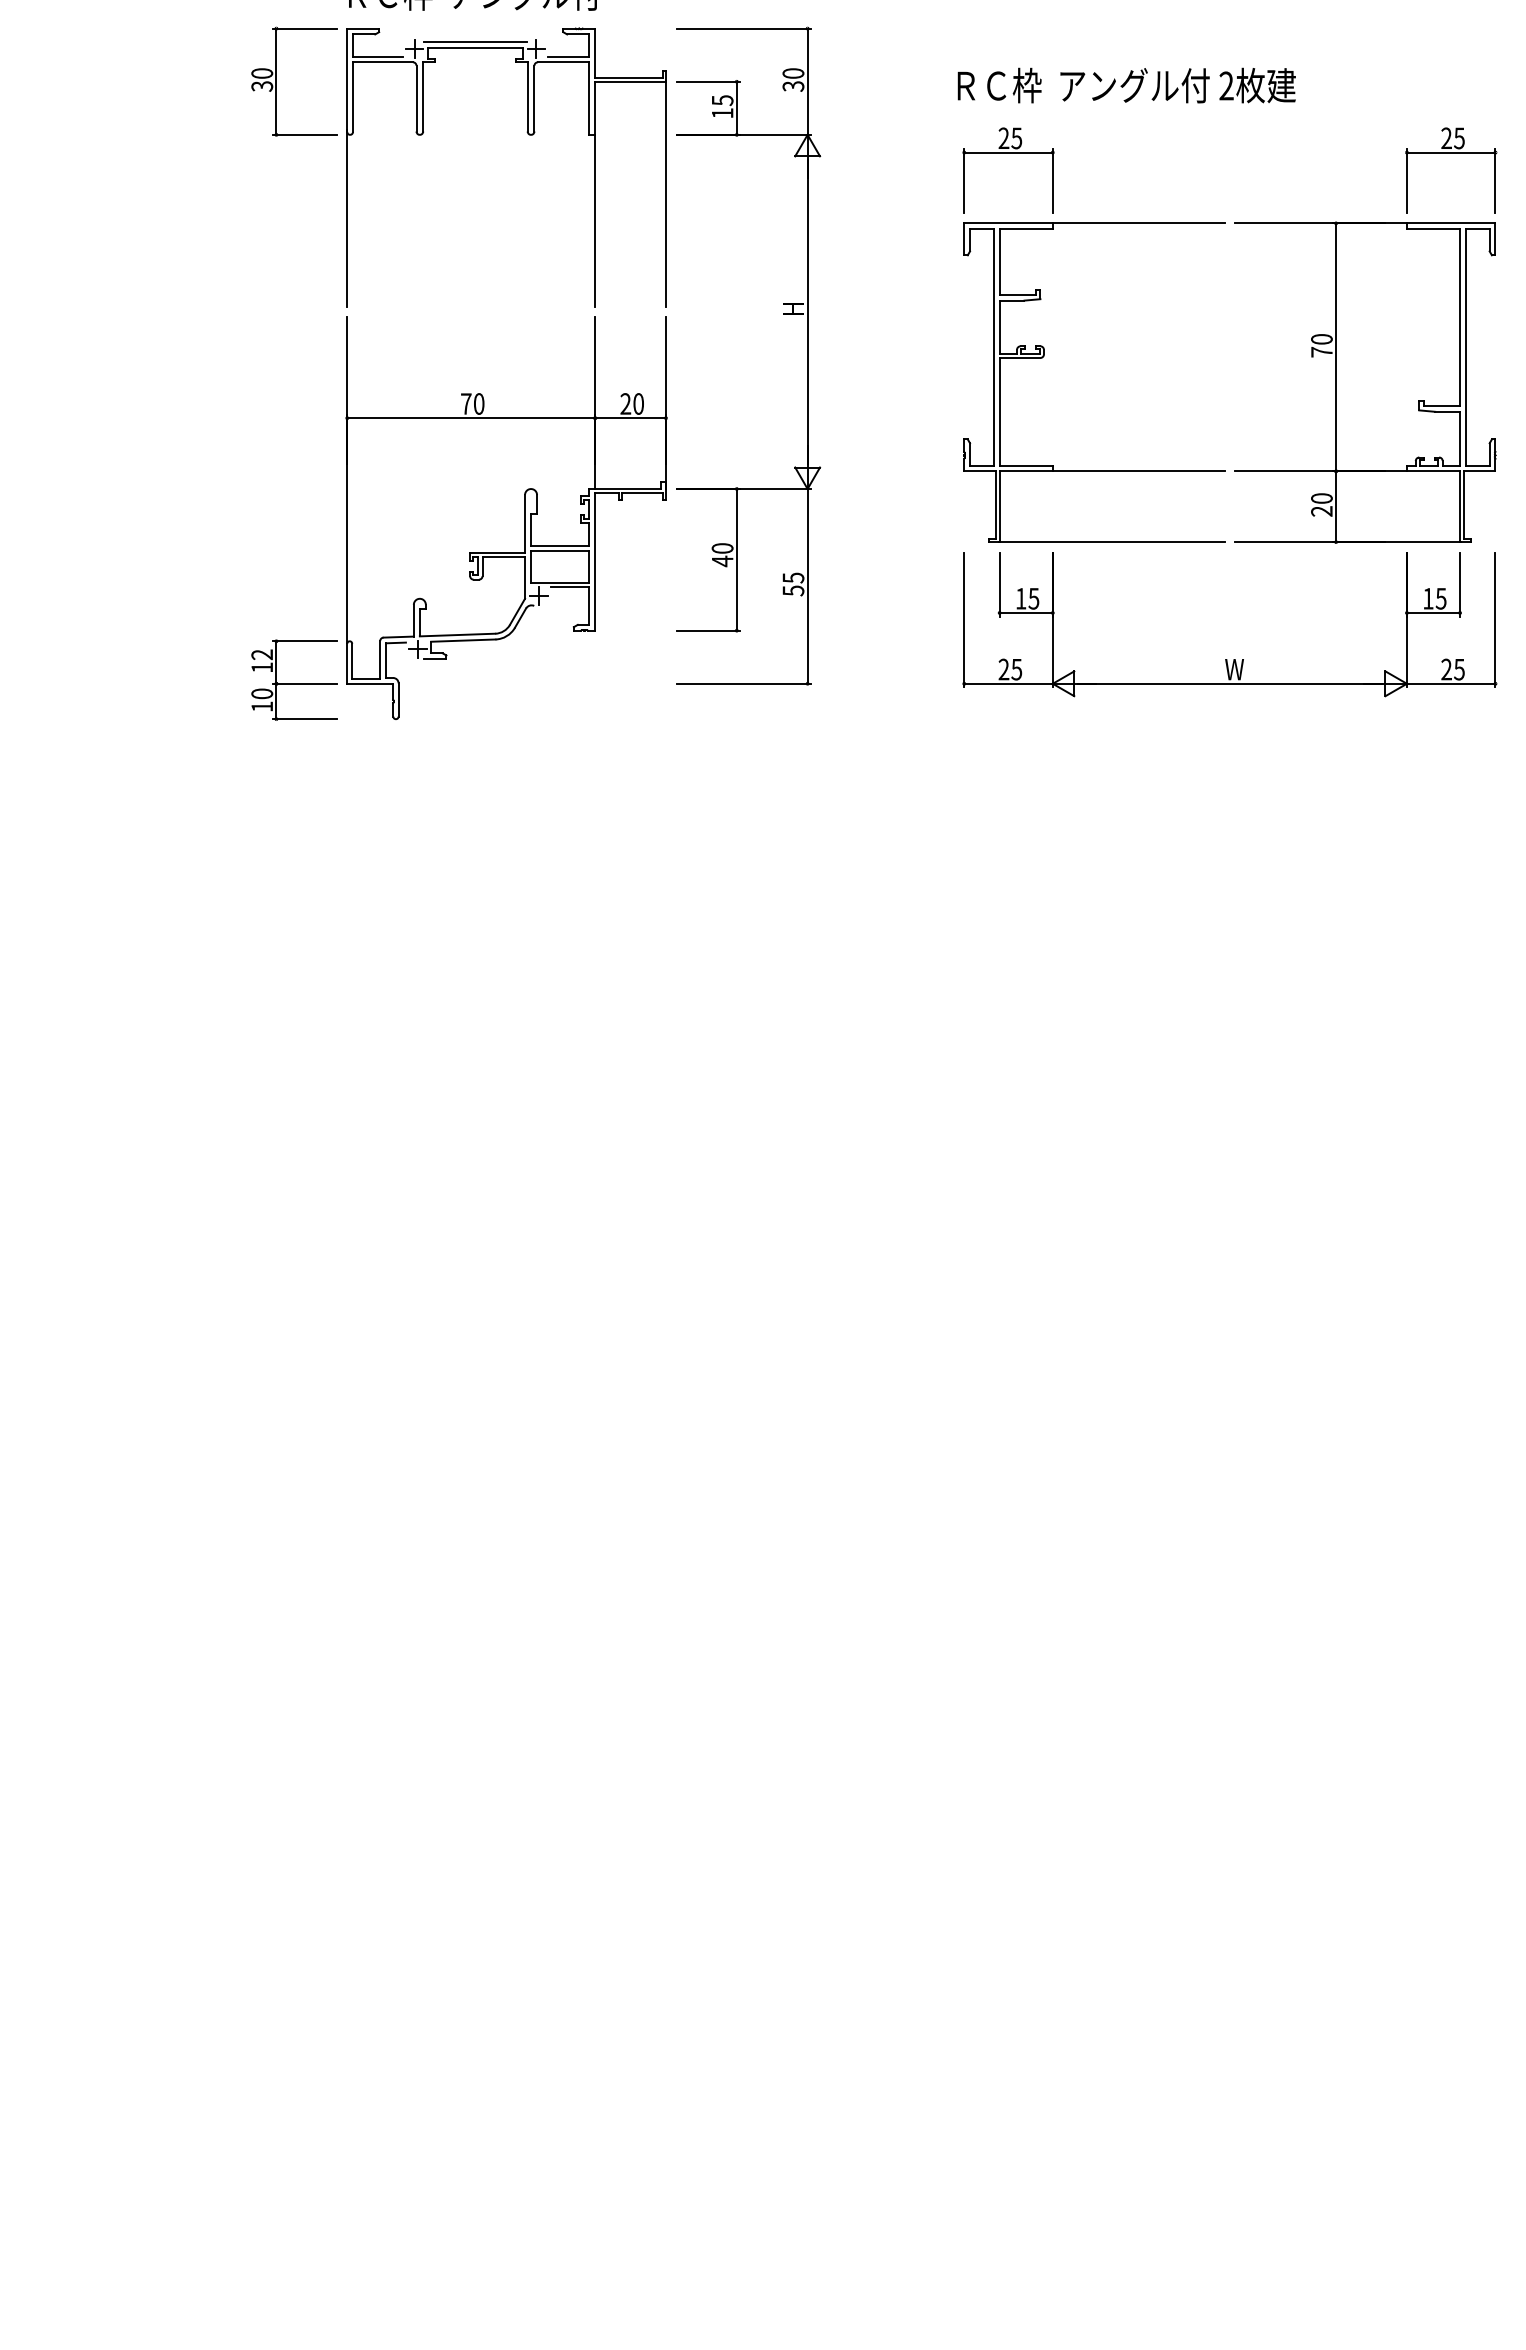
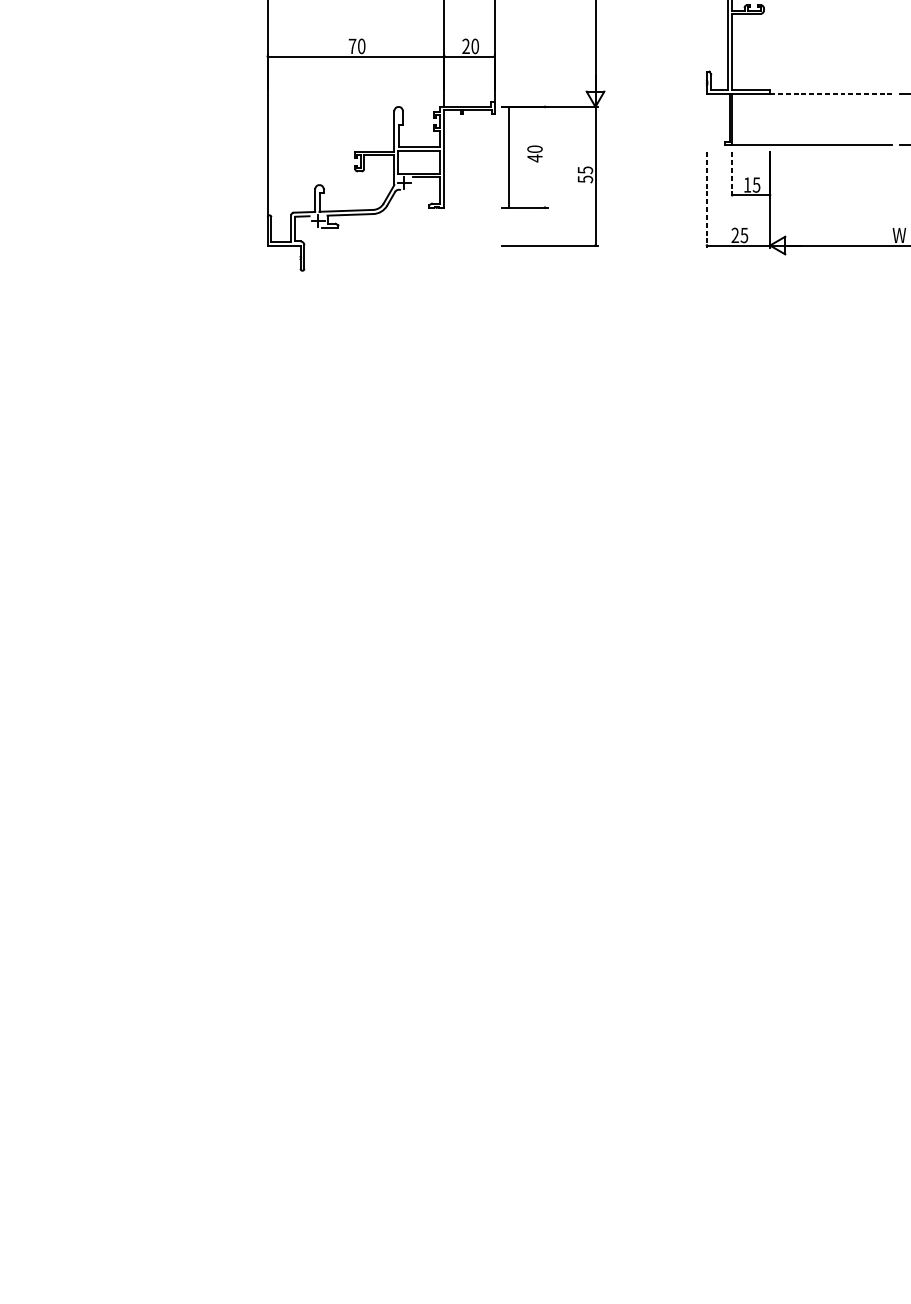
line: (1138, 471) -> (831, 94), solid -> dashed
line: (736, 559) -> (508, 157), moved
line: (999, 584) -> (732, 174), solid -> dashed
line: (964, 620) -> (707, 200), solid -> dashed
part: (294, 679) -> (230, 242), removed

